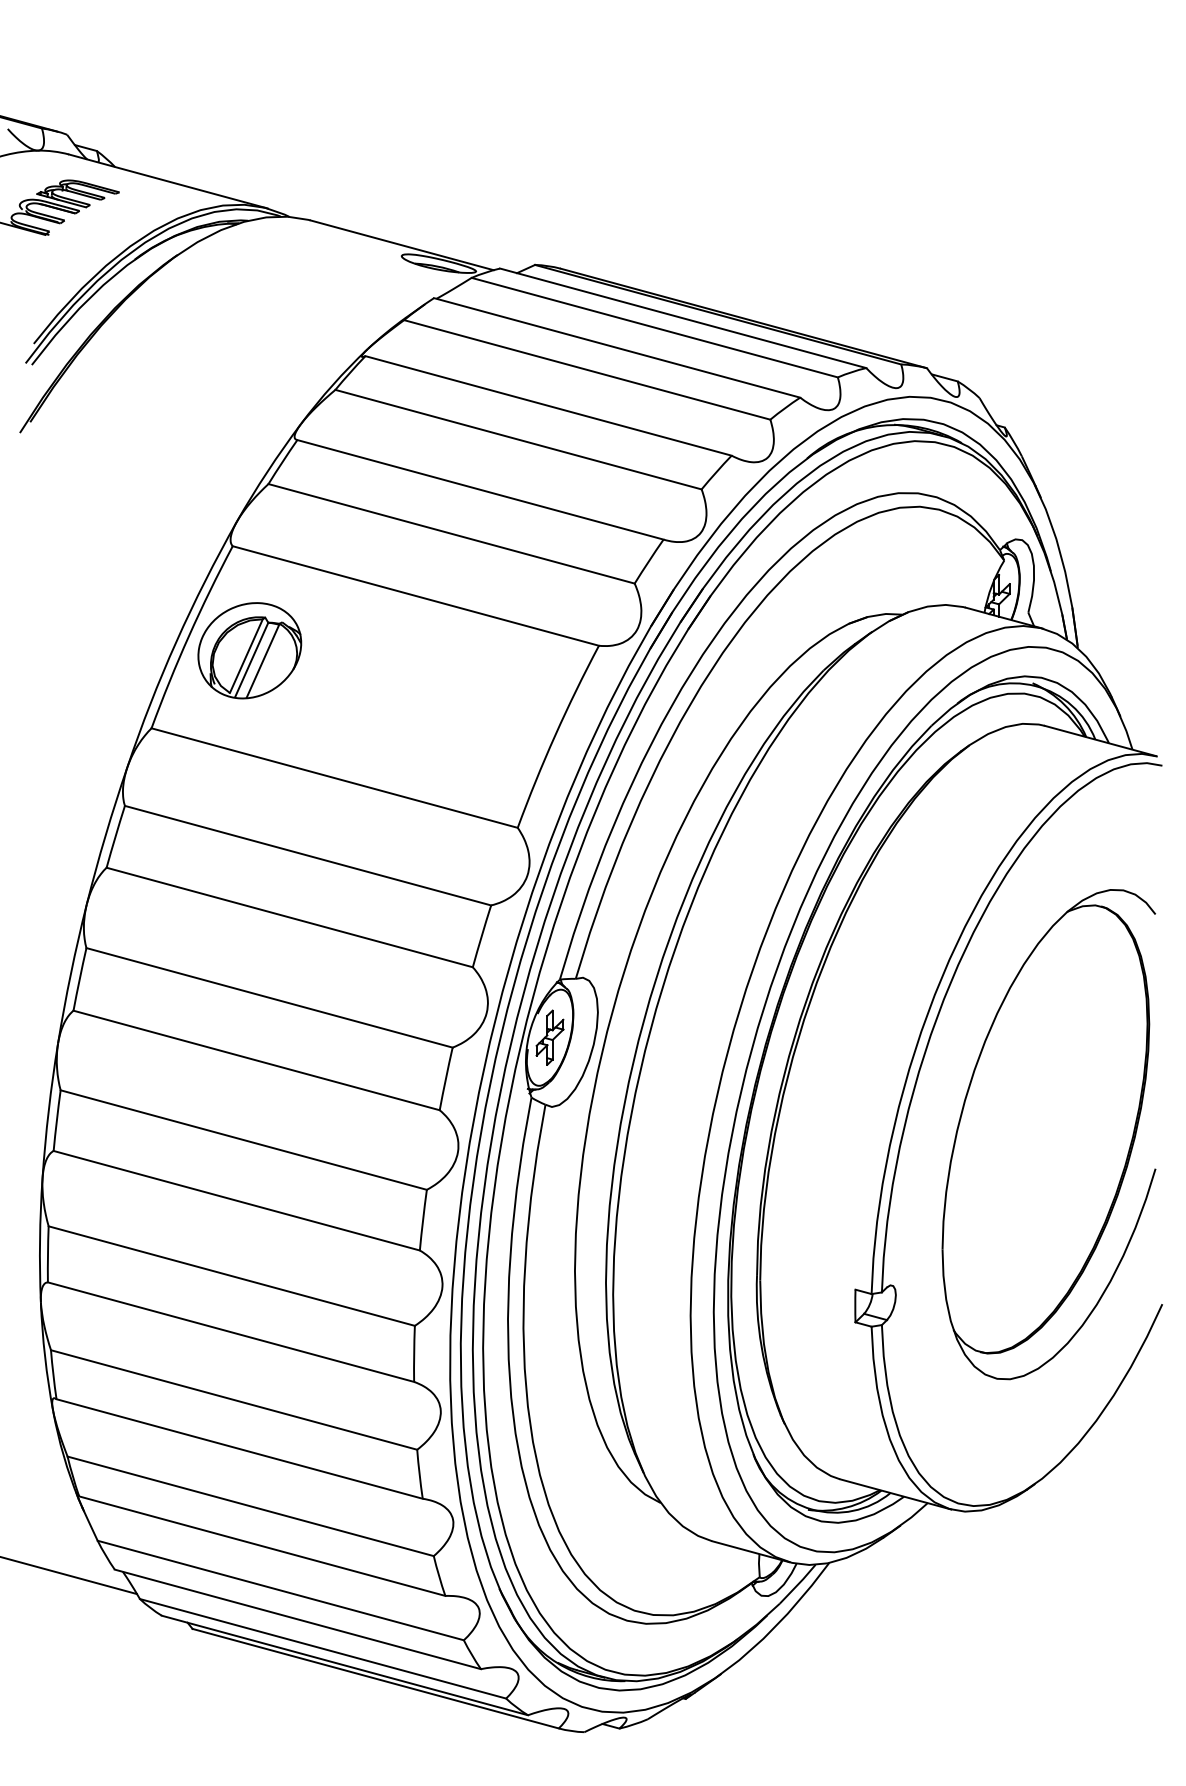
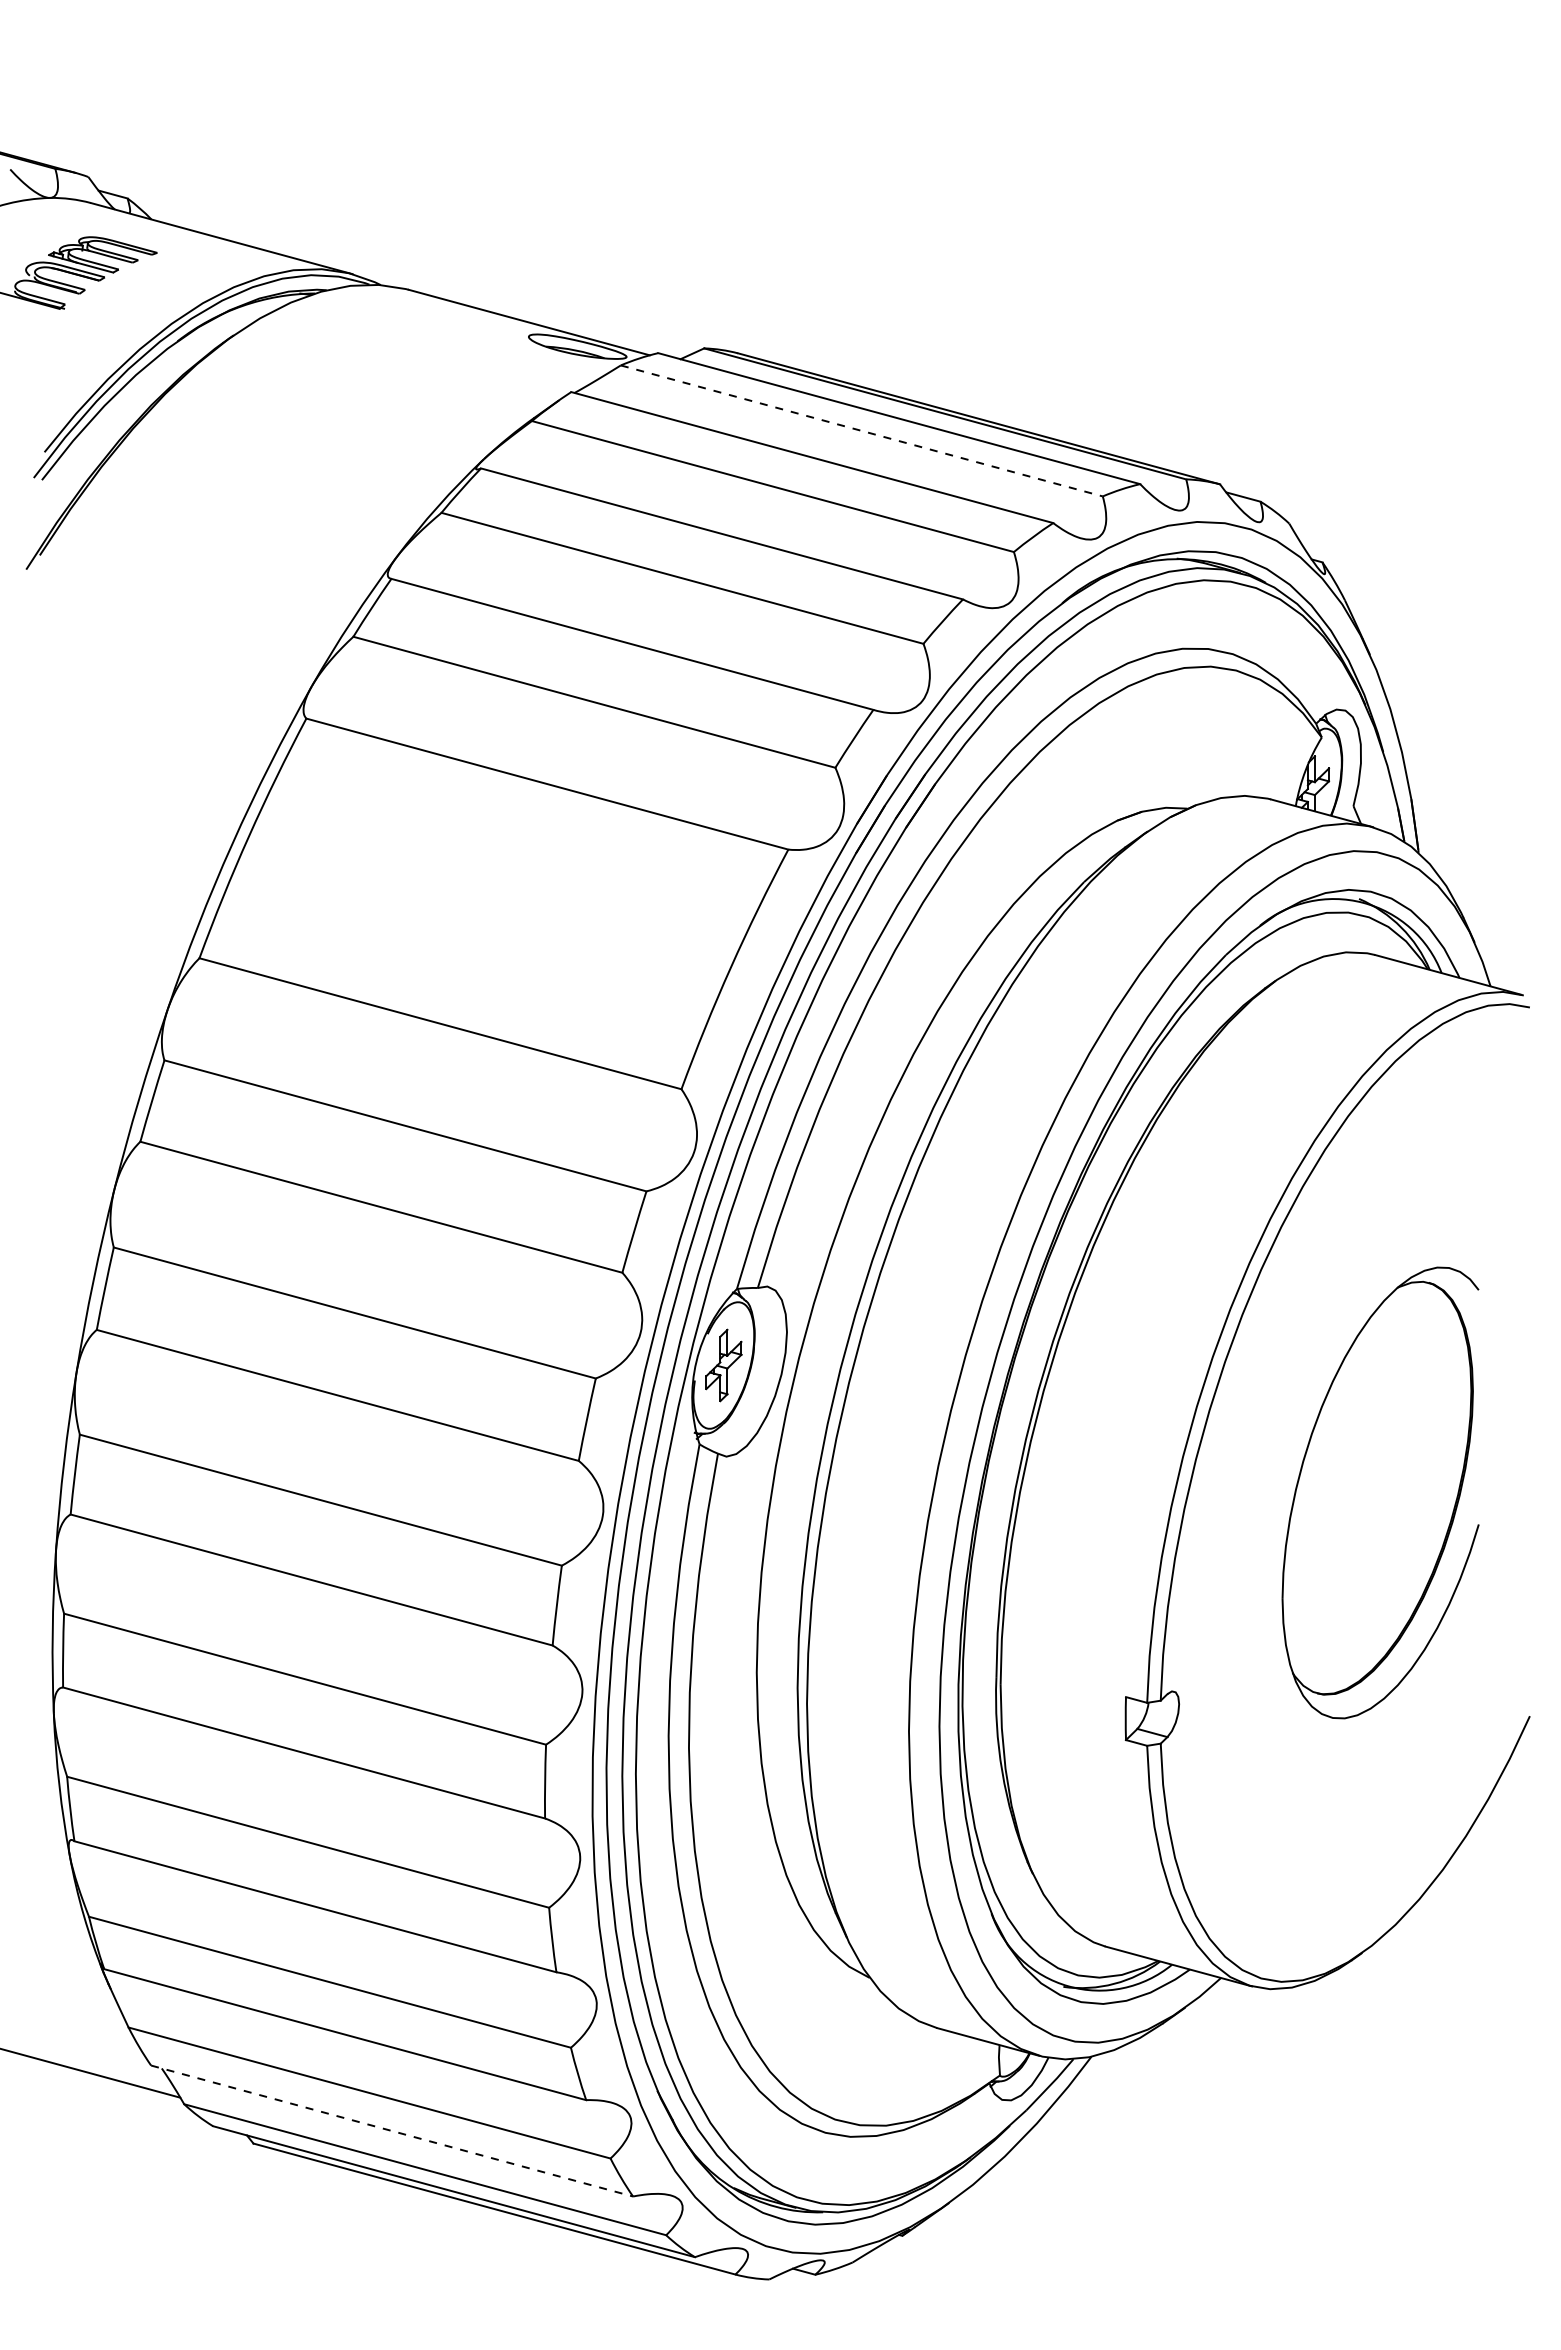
line: (654, 327) -> (861, 430), solid -> dashed
part: (249, 650) -> (328, 855), removed
part: (1048, 1134) -> (1380, 1492), size x0.7
line: (298, 1619) -> (392, 2131), solid -> dashed

